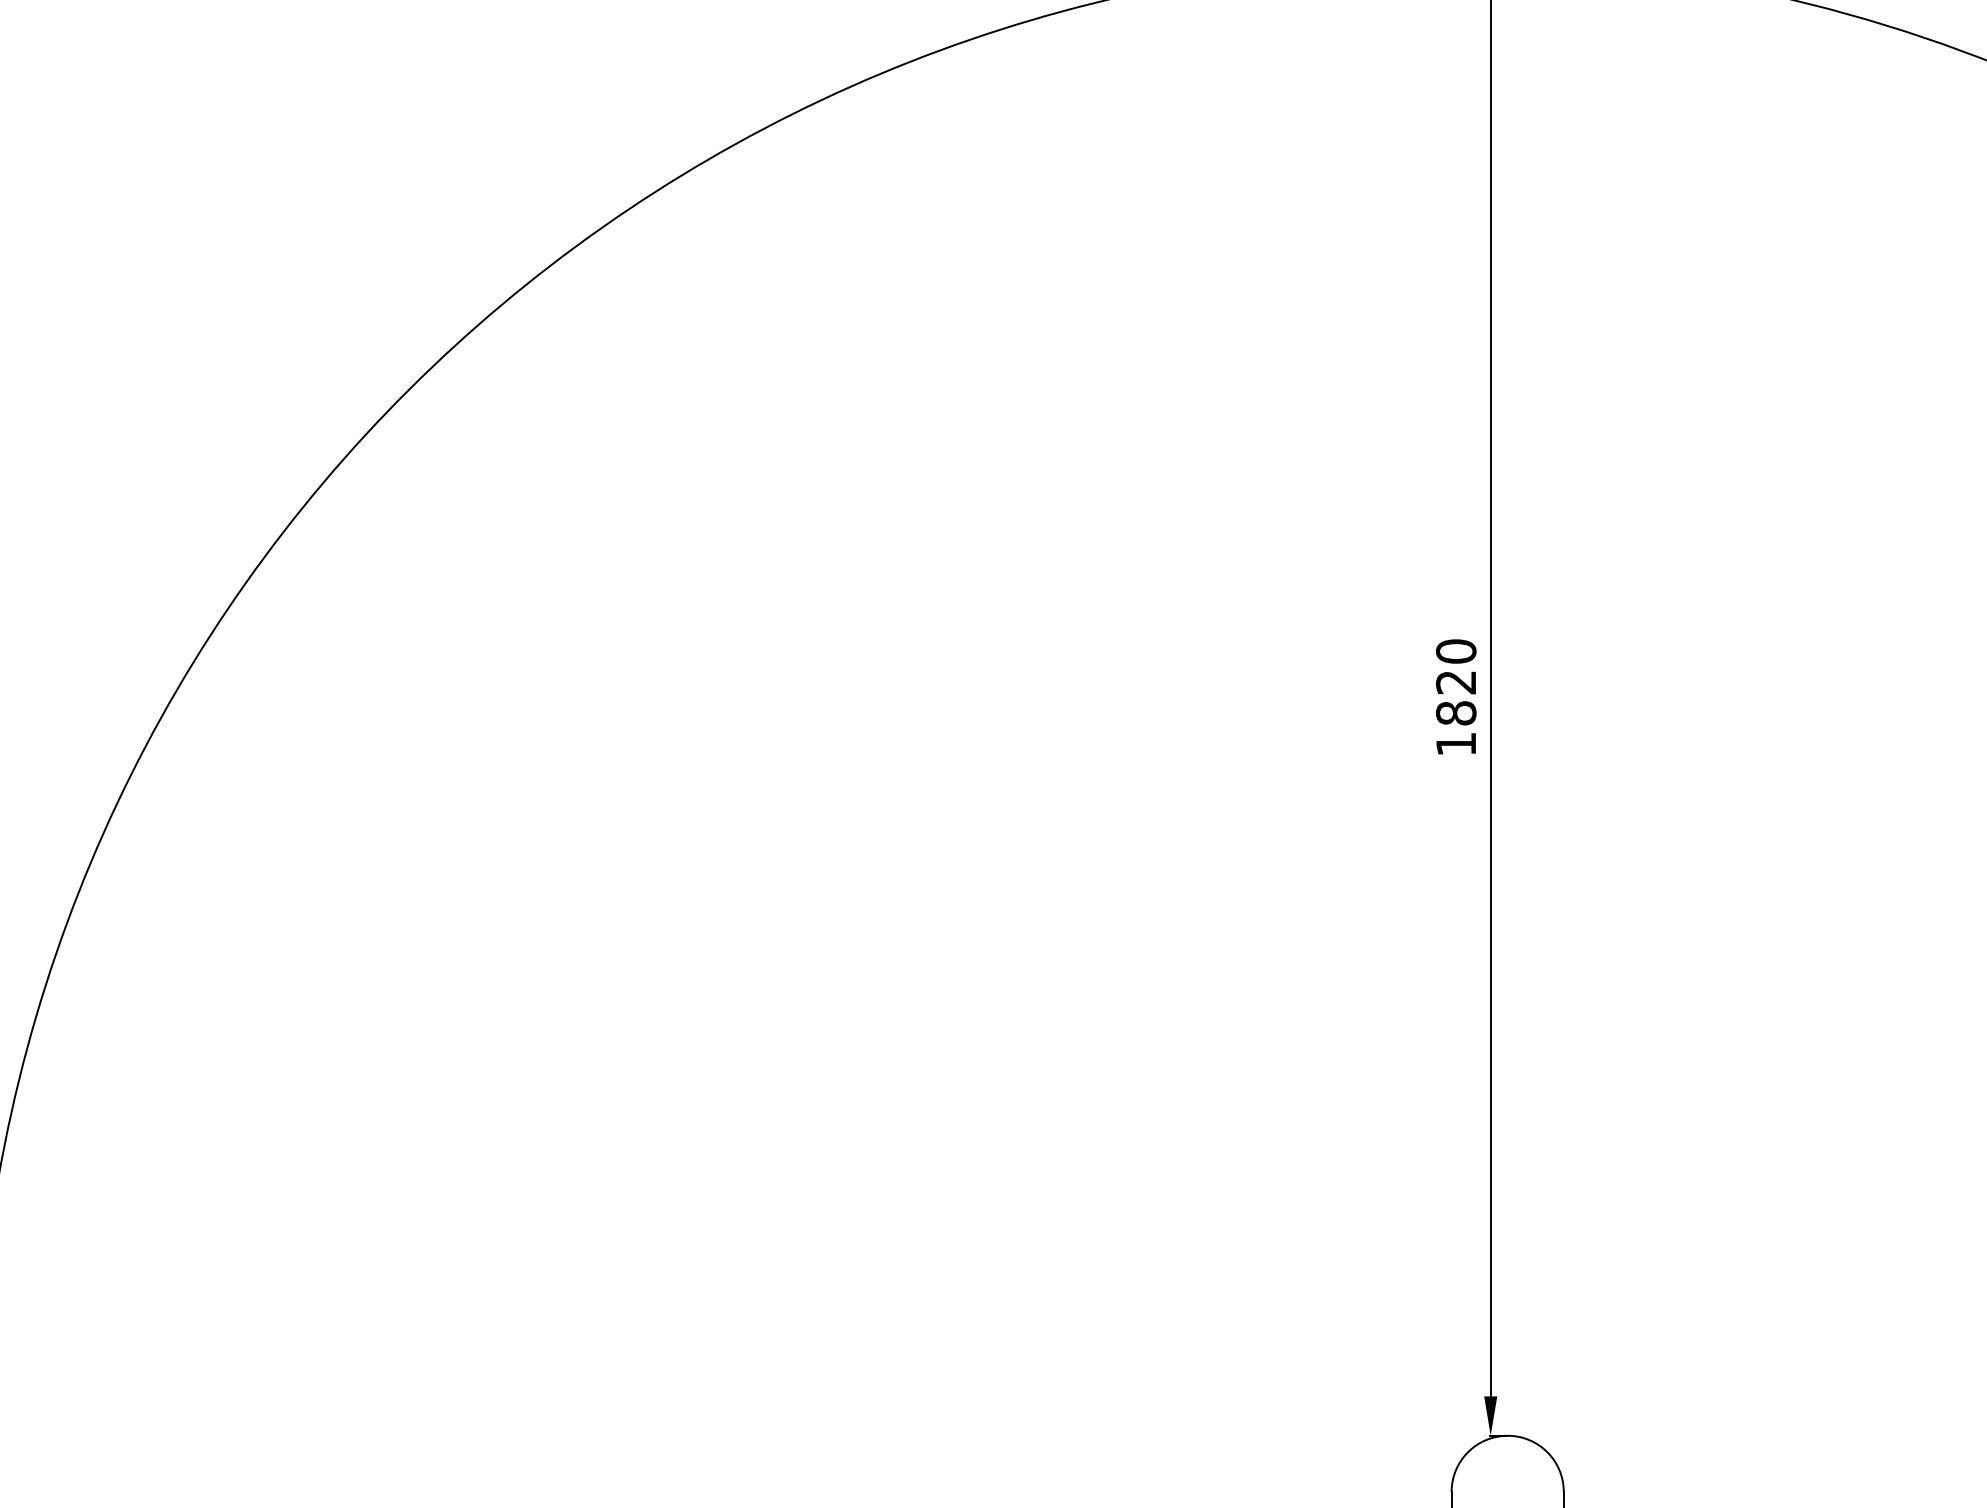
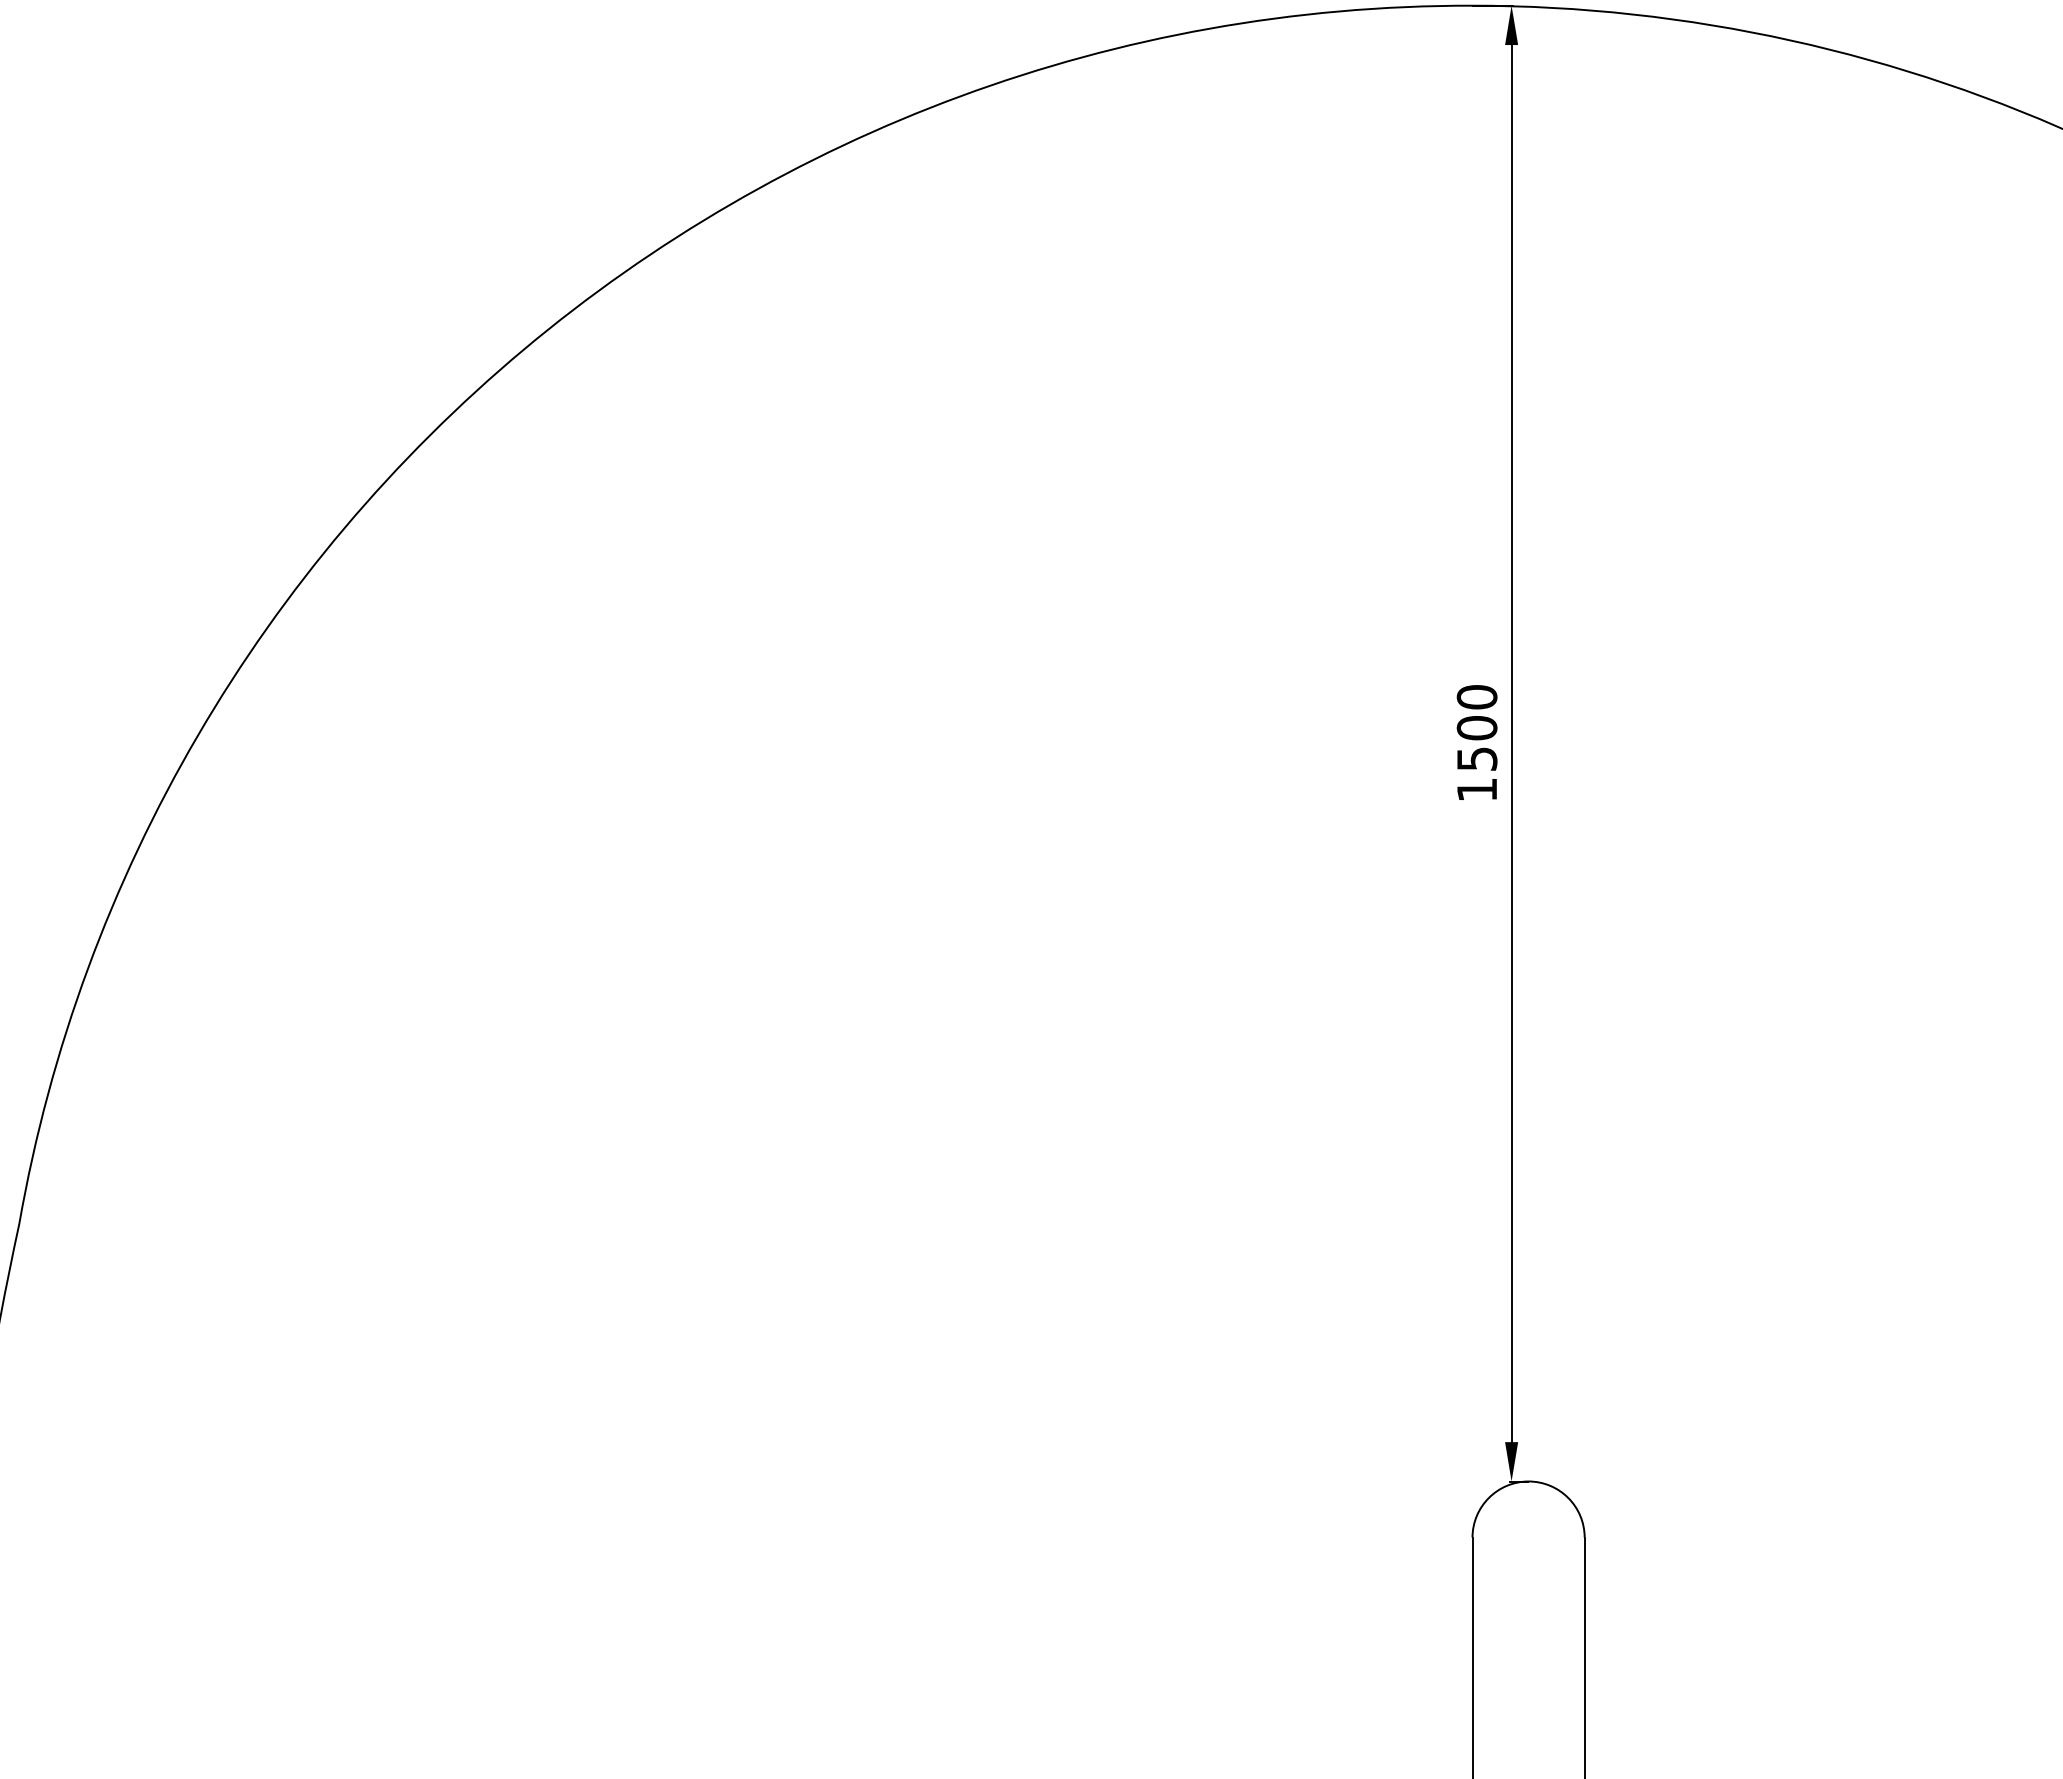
text: (1455, 697) -> (1476, 743), 1820 -> 1500

